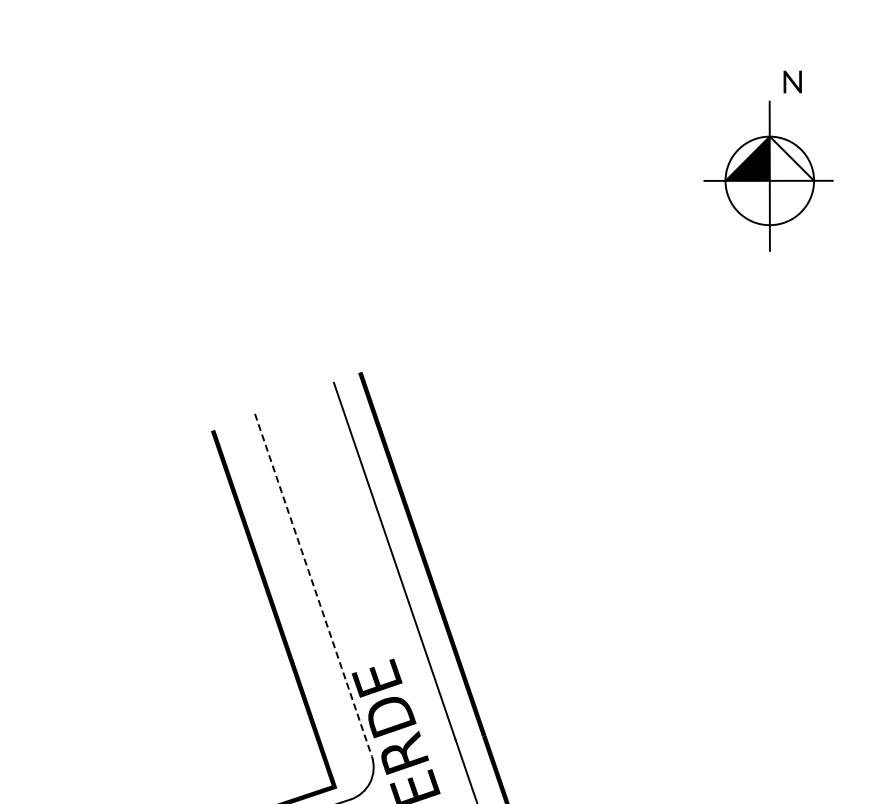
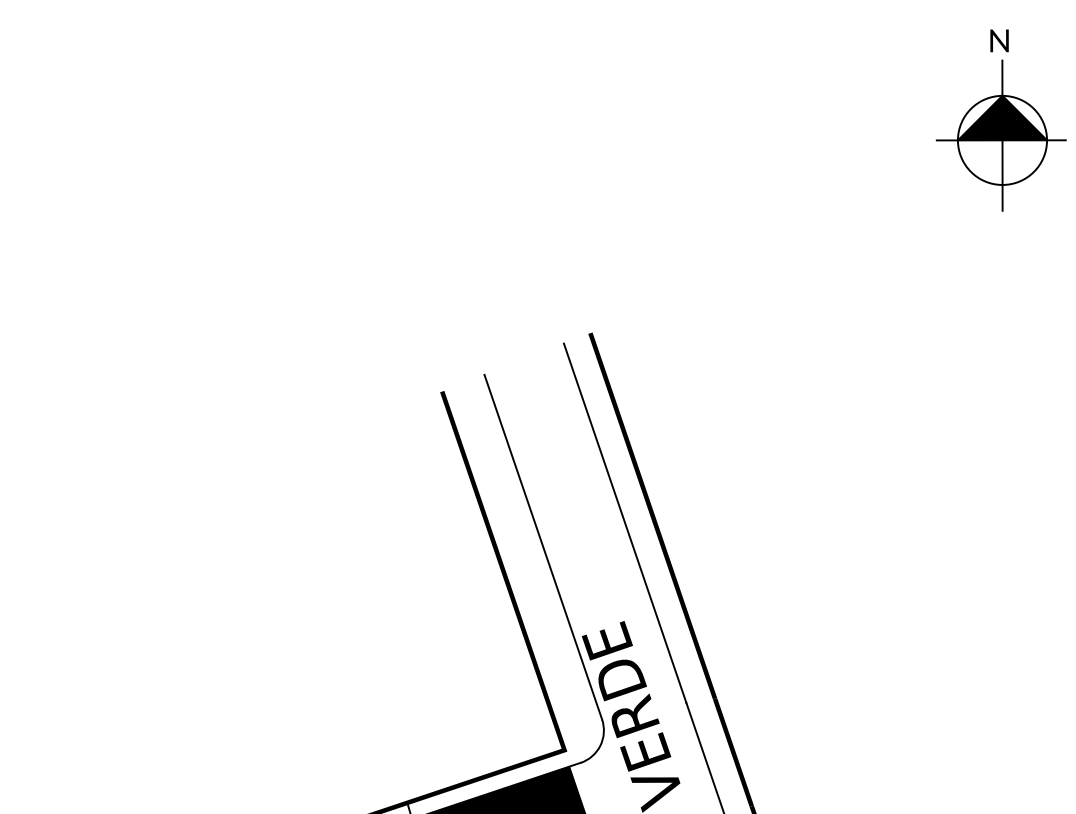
text: (792, 81) -> (999, 40), moved
fill: (791, 158) -> (1024, 117), added
line: (313, 585) -> (543, 547), dashed -> solid

